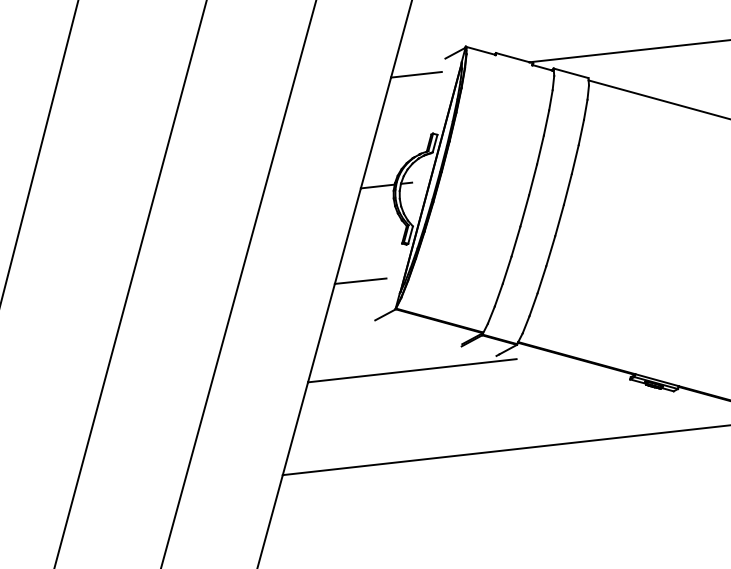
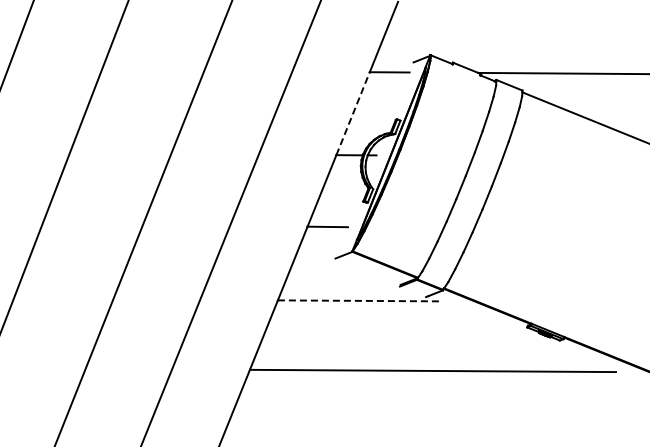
line: (376, 132) -> (353, 113), solid -> dashed
line: (412, 370) -> (359, 300), solid -> dashed

